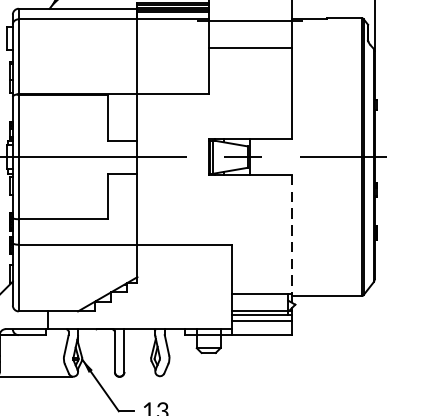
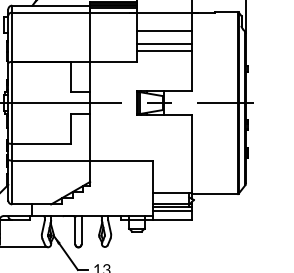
line: (249, 66) -> (163, 43), added
line: (249, 78) -> (163, 51), added
line: (291, 238) -> (191, 156), dashed -> solid

